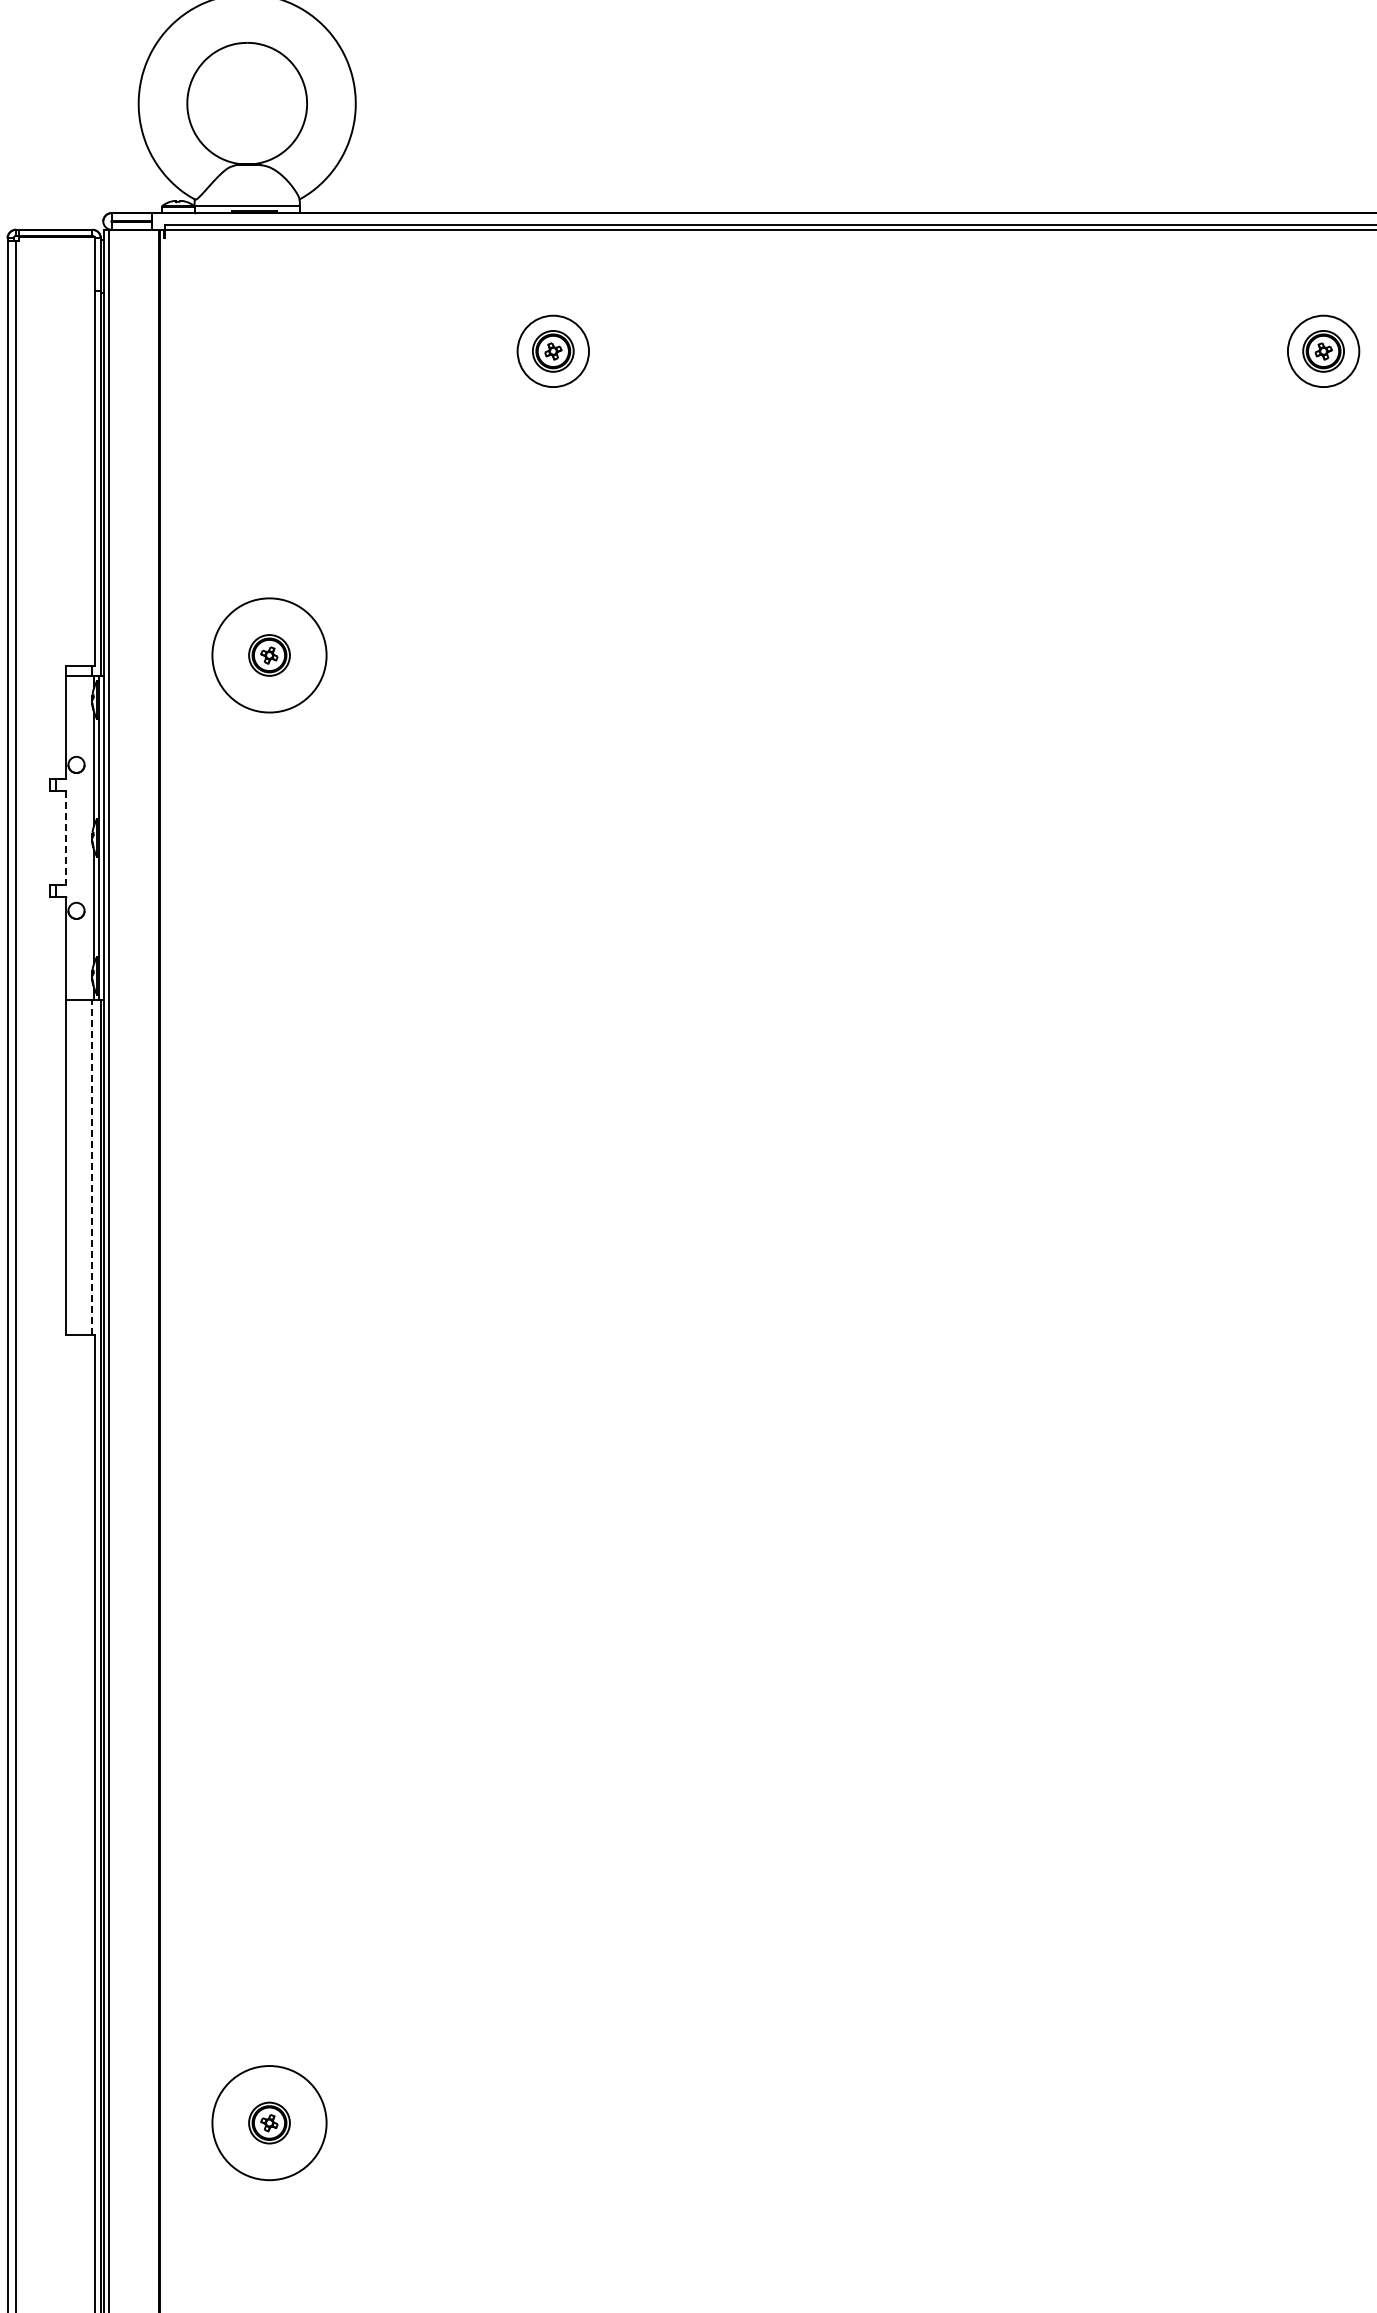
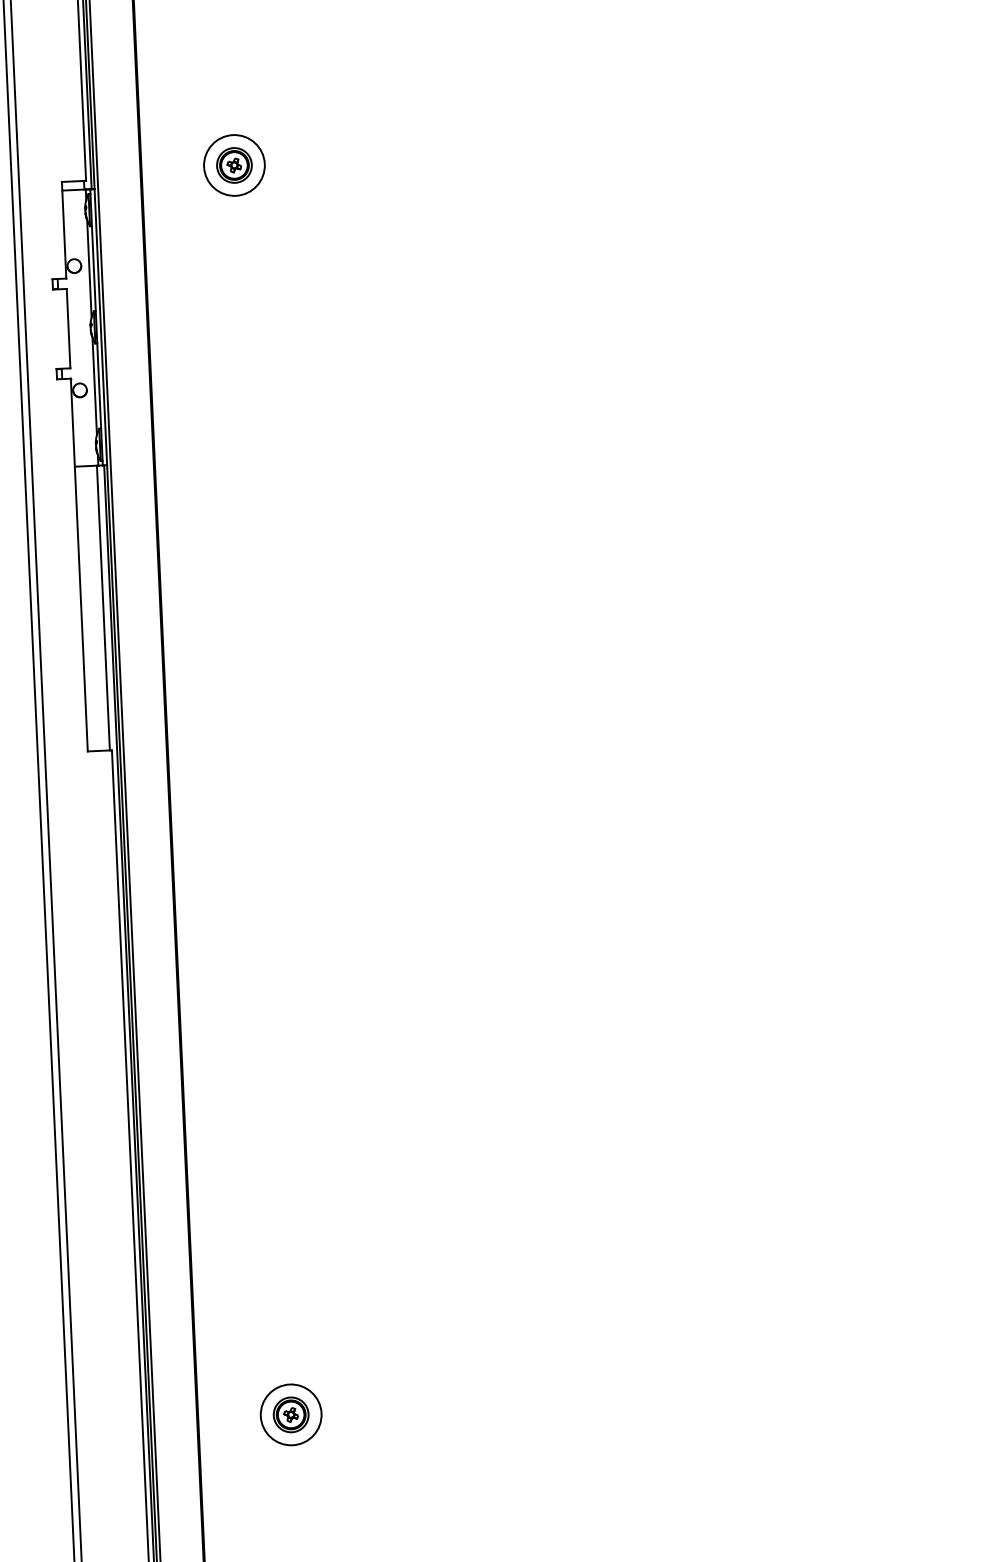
circle: (269, 655) -> (234, 165), size x0.62
line: (66, 837) -> (68, 328), dashed -> solid
line: (92, 1166) -> (103, 607), dashed -> solid
circle: (269, 2122) -> (291, 1414), size x0.62

